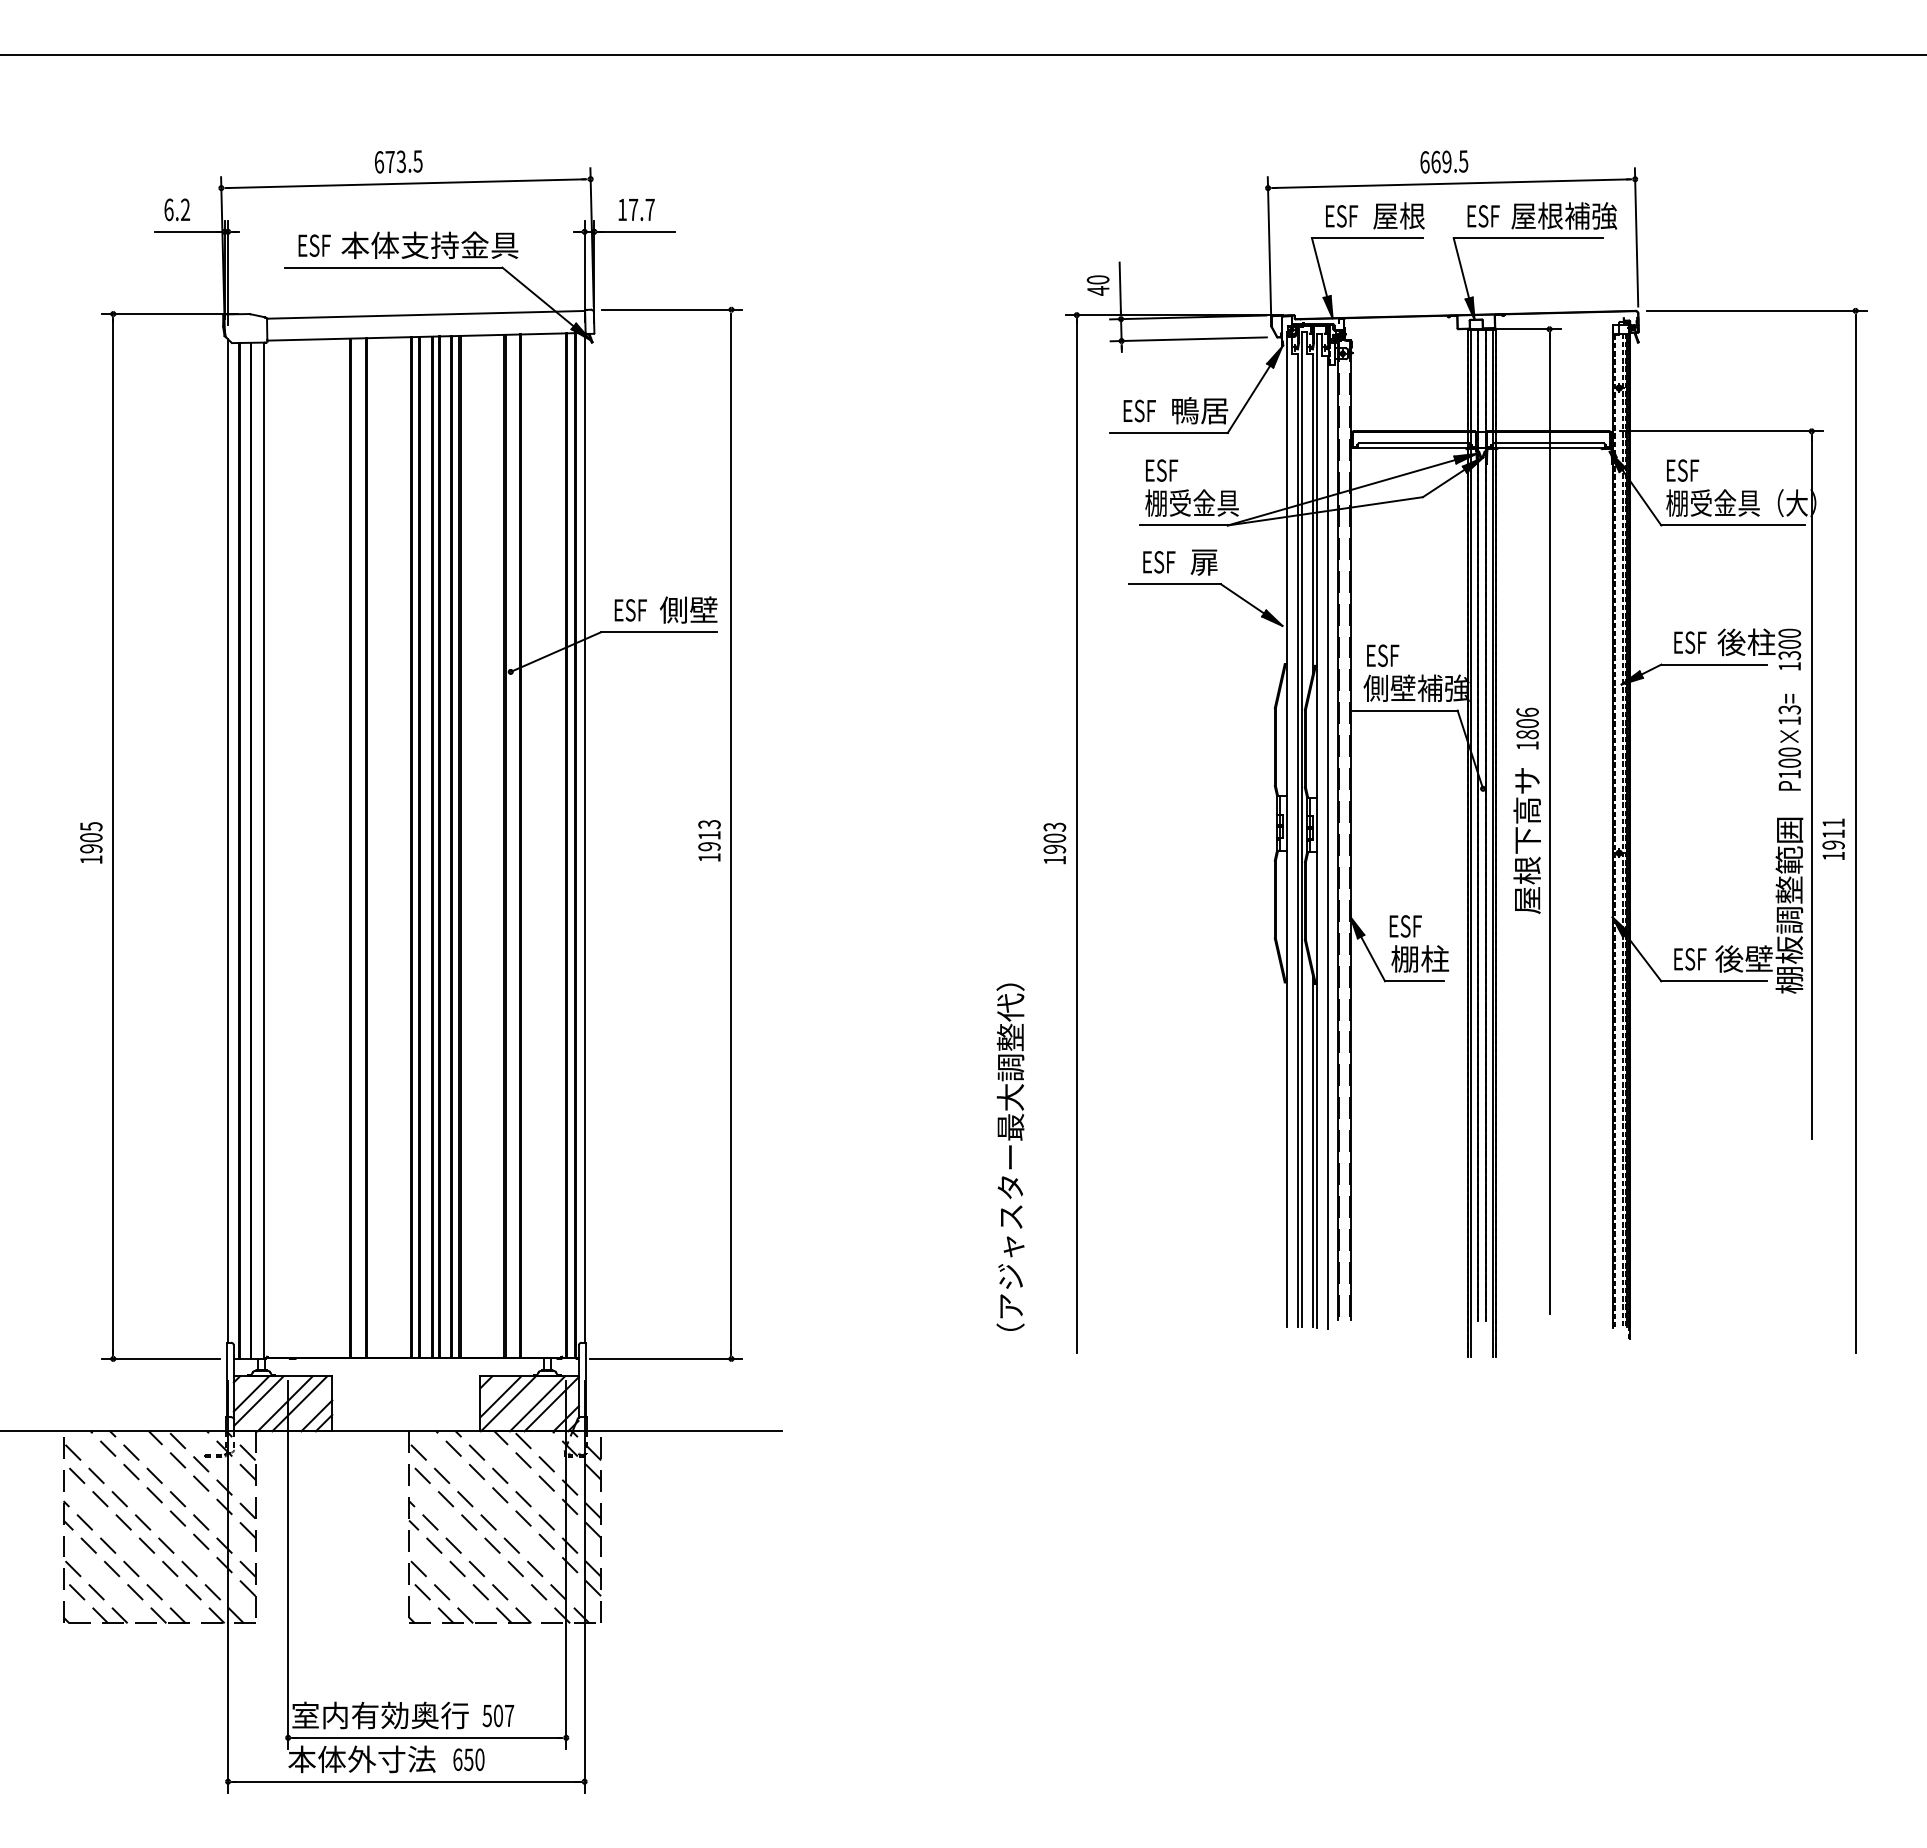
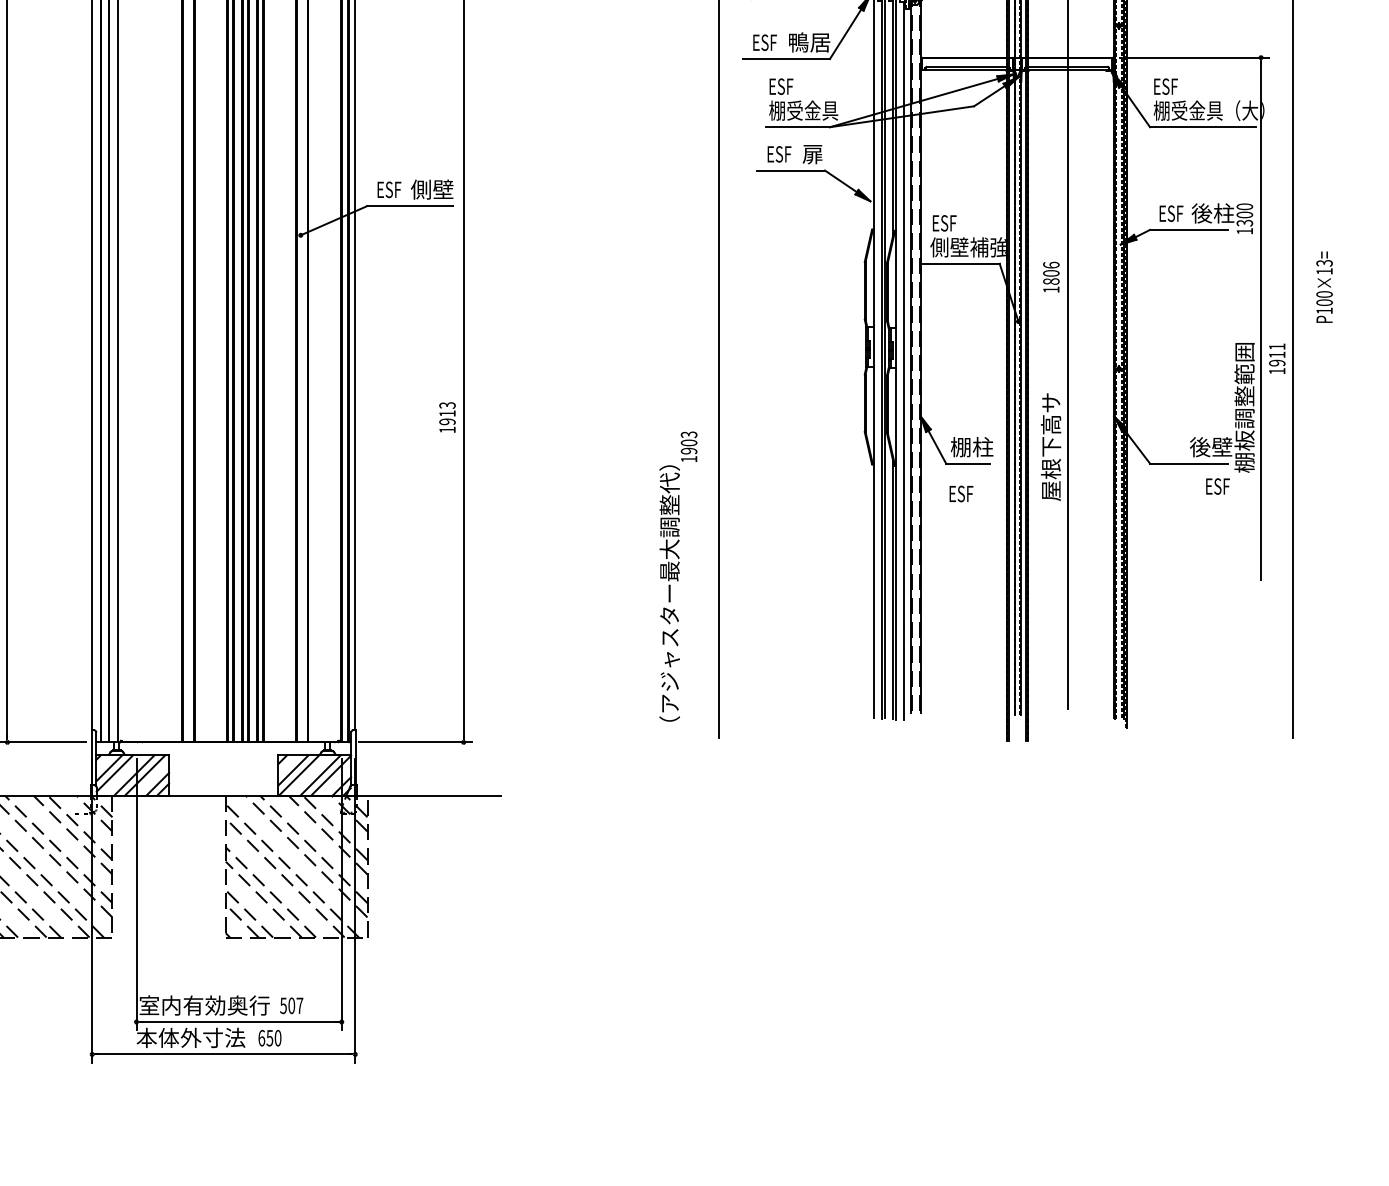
text: (1789, 741) -> (1324, 286), moved
text: (709, 840) -> (447, 417), moved
text: (1526, 840) -> (1050, 446), moved
text: (1054, 843) -> (688, 446), moved
text: (1405, 926) -> (961, 494), moved
text: (1690, 959) -> (1218, 486), moved

